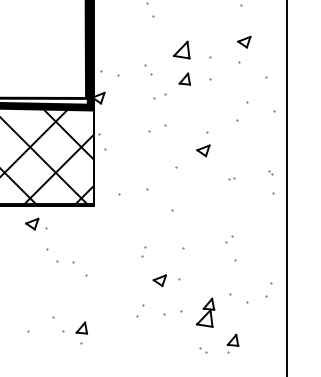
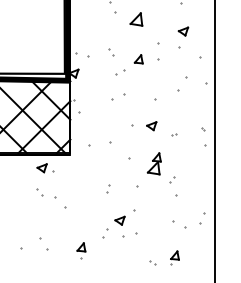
part: (181, 50) -> (136, 19), moved
part: (203, 151) -> (151, 126), moved
part: (36, 224) -> (45, 168), moved
part: (52, 256) -> (39, 192), size x0.62
part: (159, 280) -> (119, 220), moved
part: (204, 312) -> (153, 163), moved
part: (81, 332) -> (81, 250), moved

